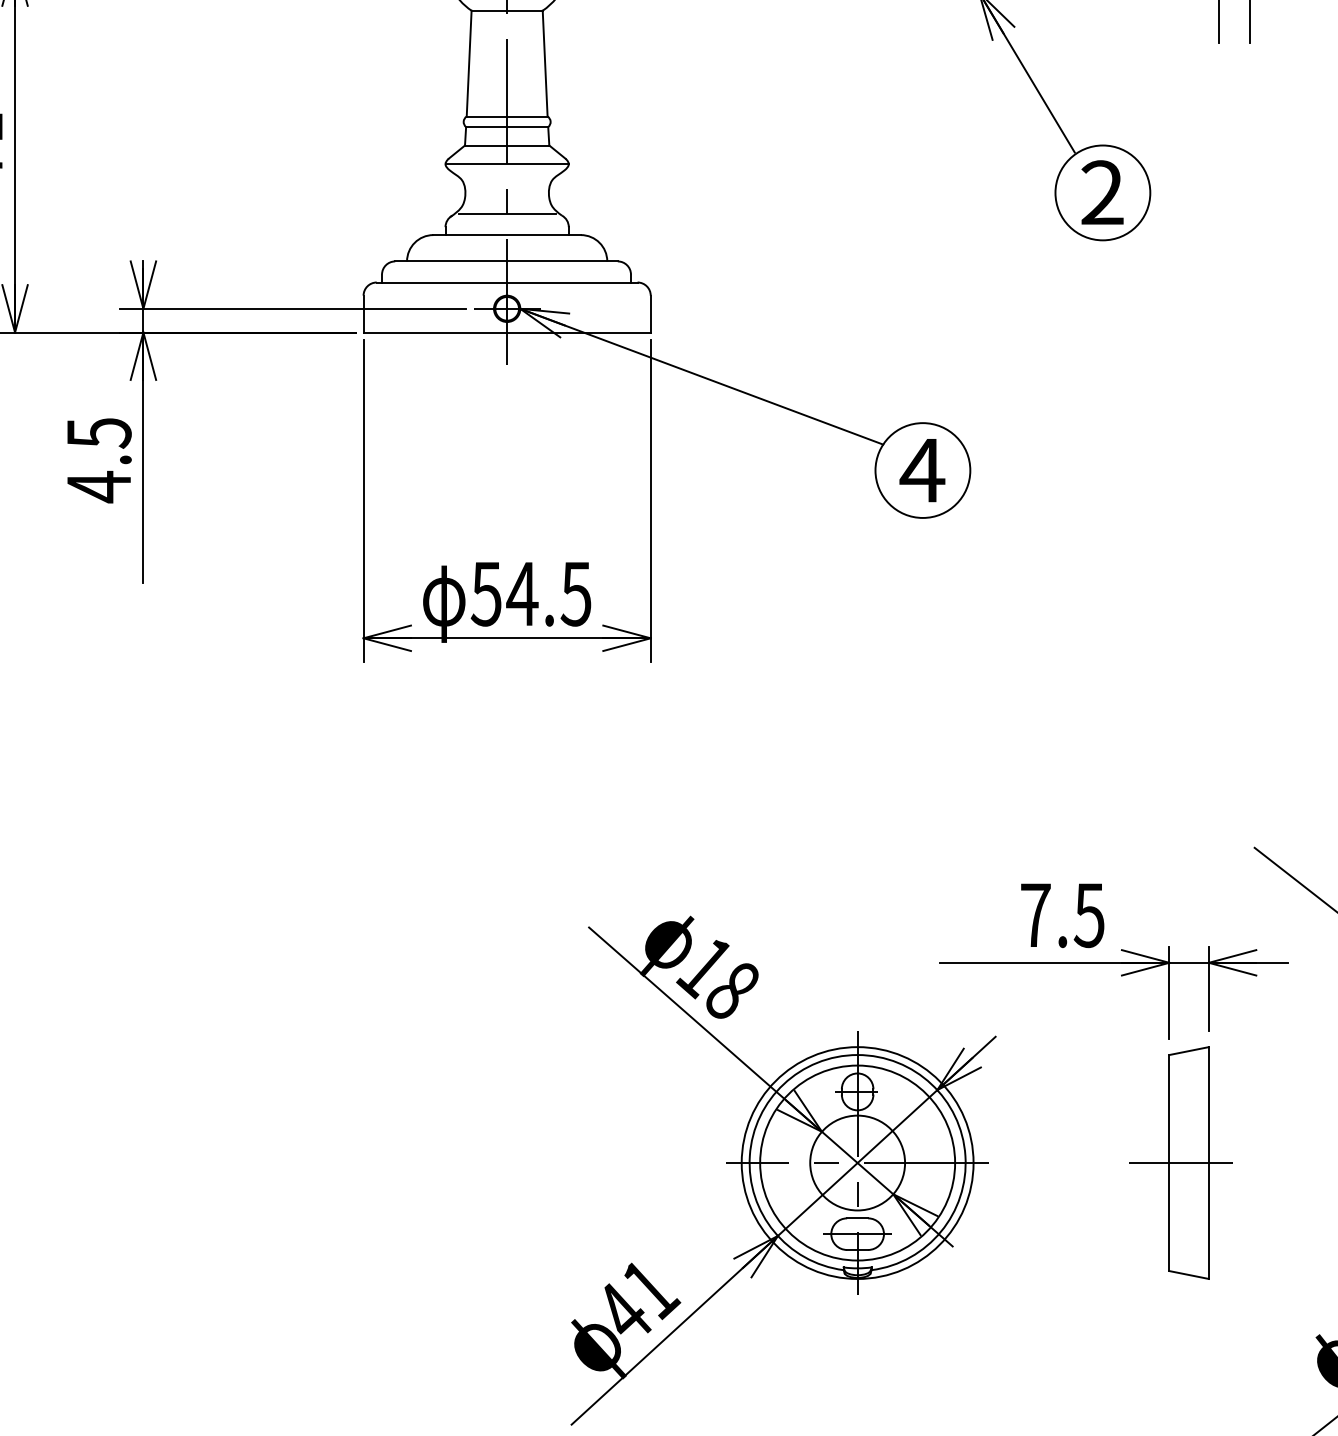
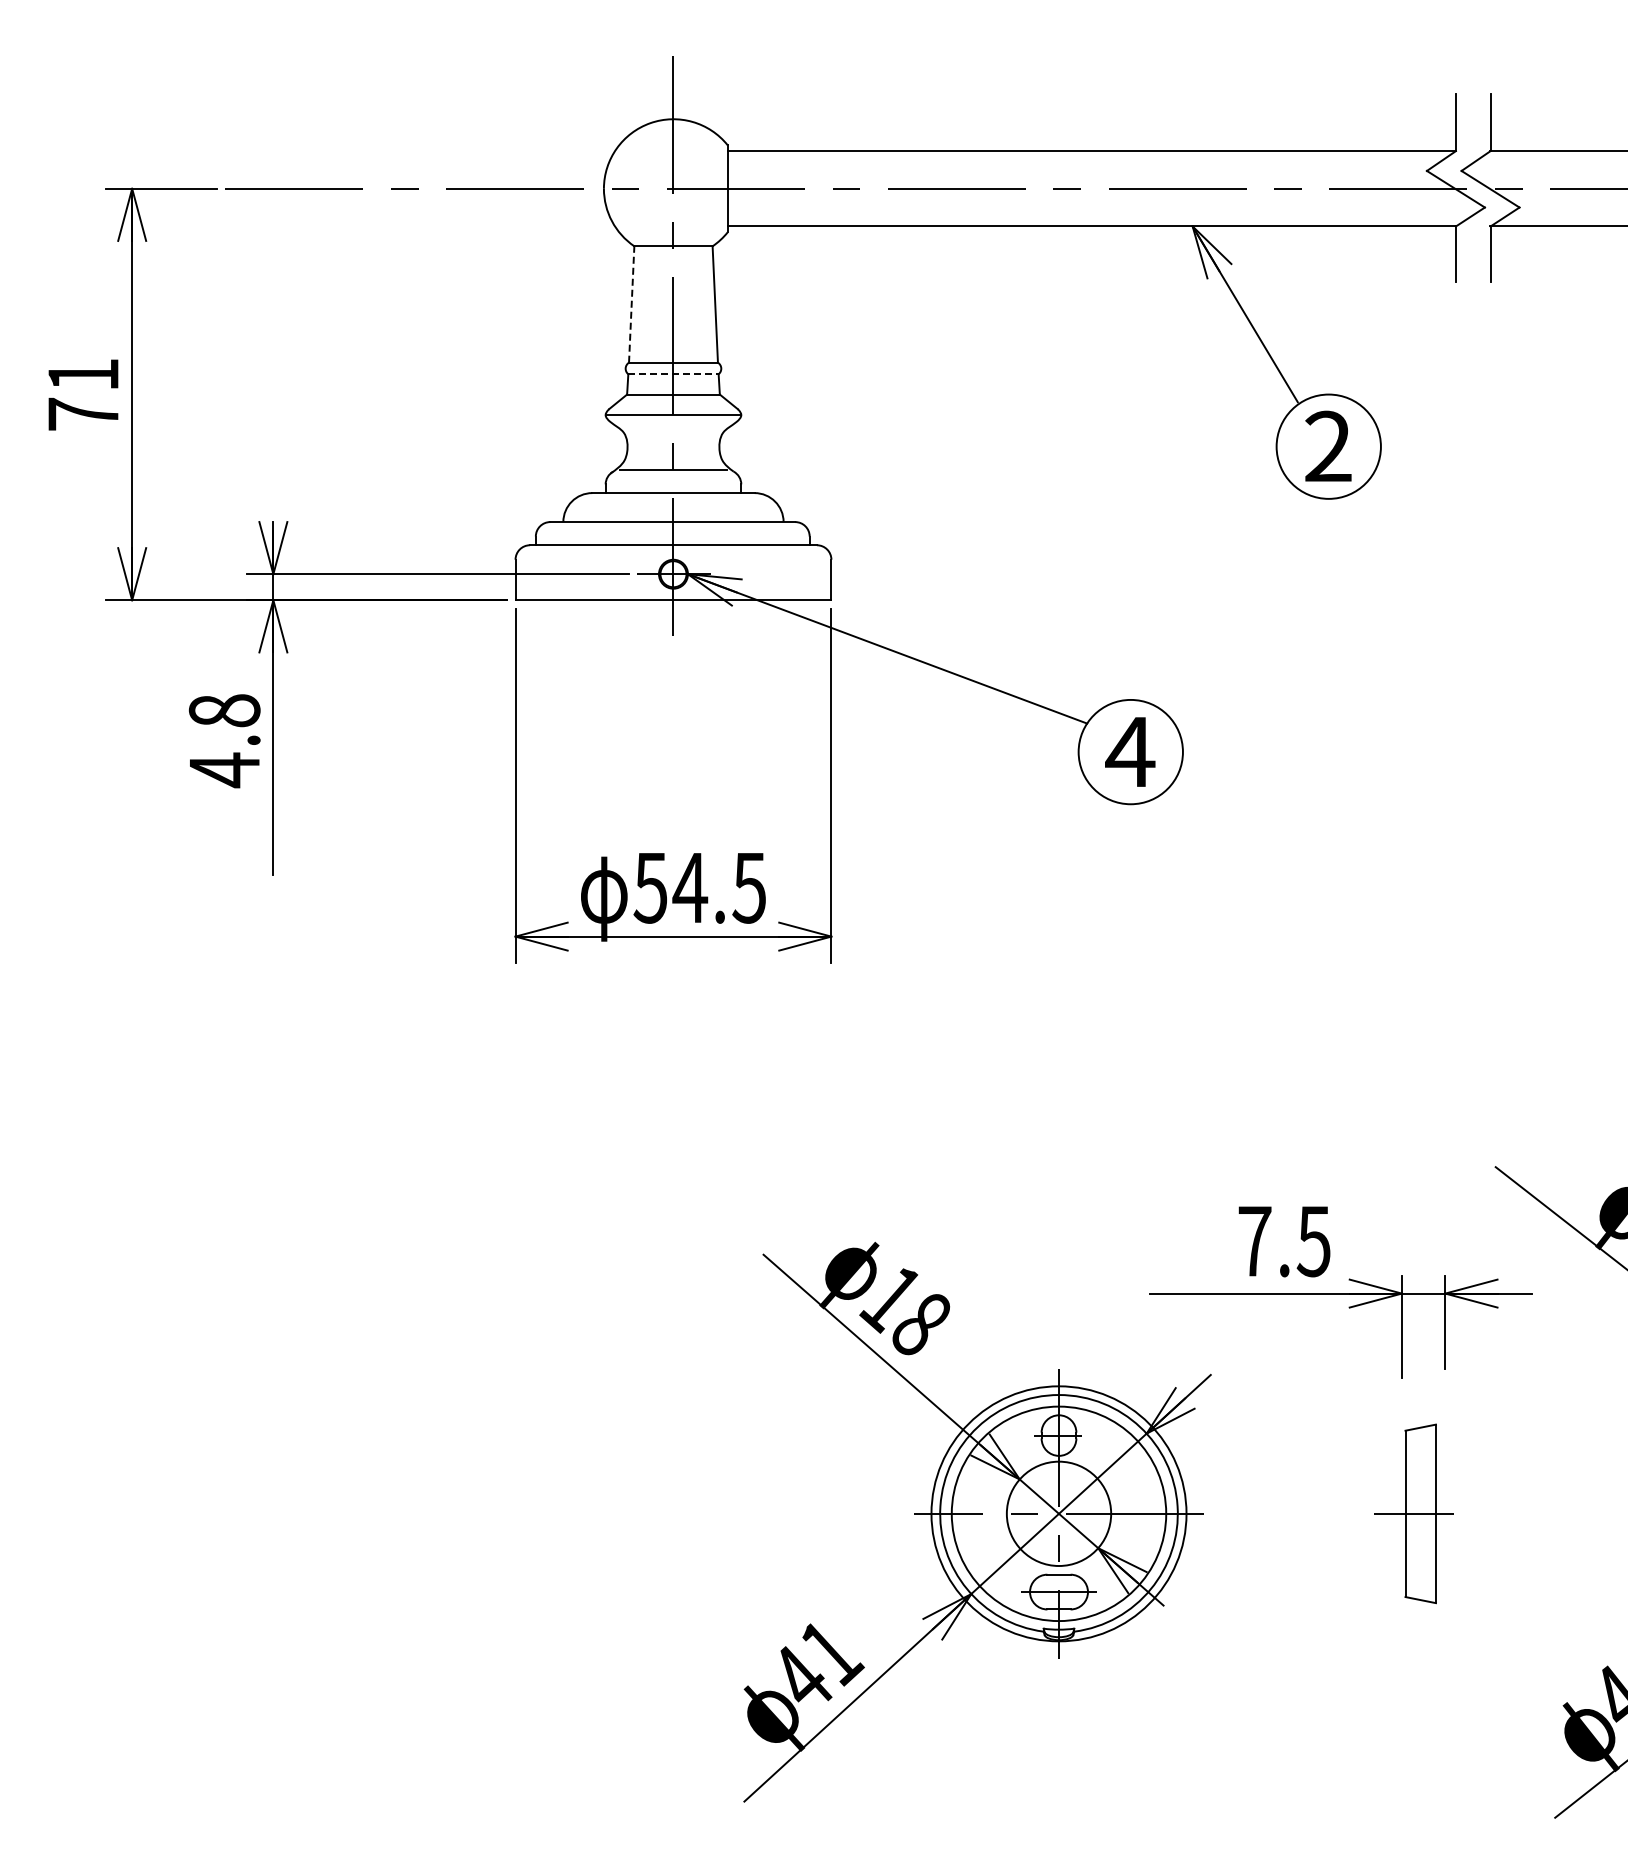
line: (468, 63) -> (631, 304), solid -> dashed
line: (507, 127) -> (673, 374), solid -> dashed
text: (98, 433) -> (224, 711), 4.5 -> 4.8
part: (1179, 1162) -> (1413, 1513), size x0.7

